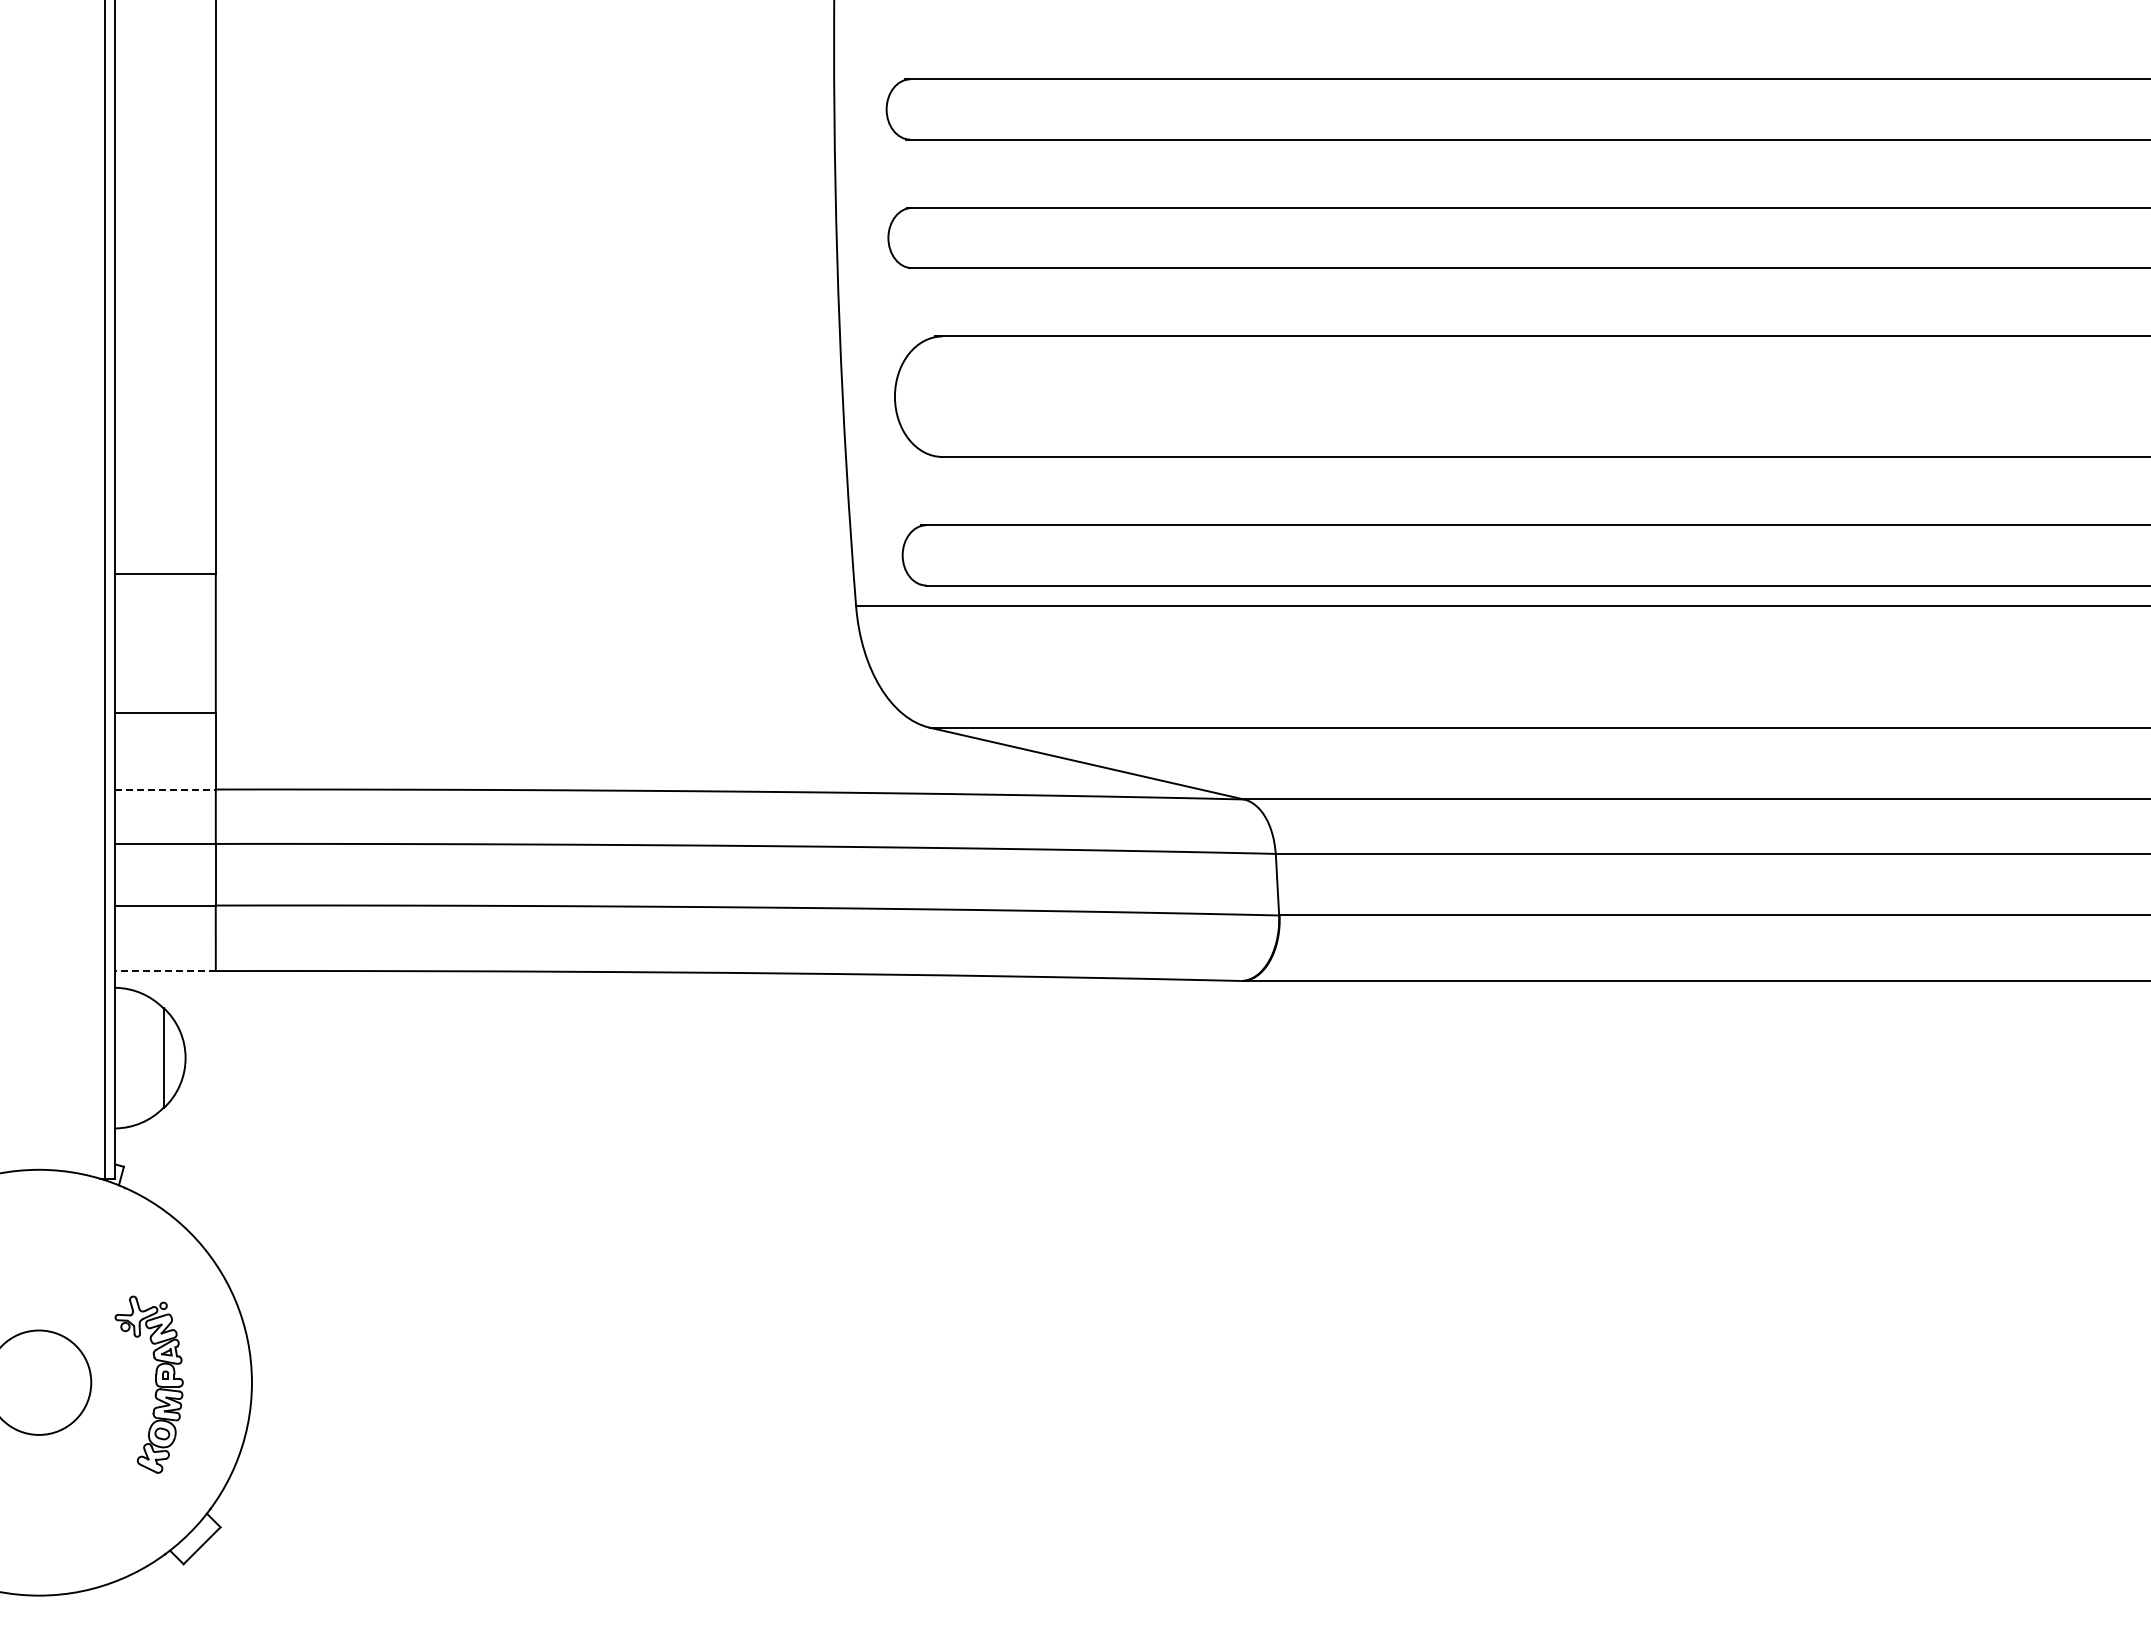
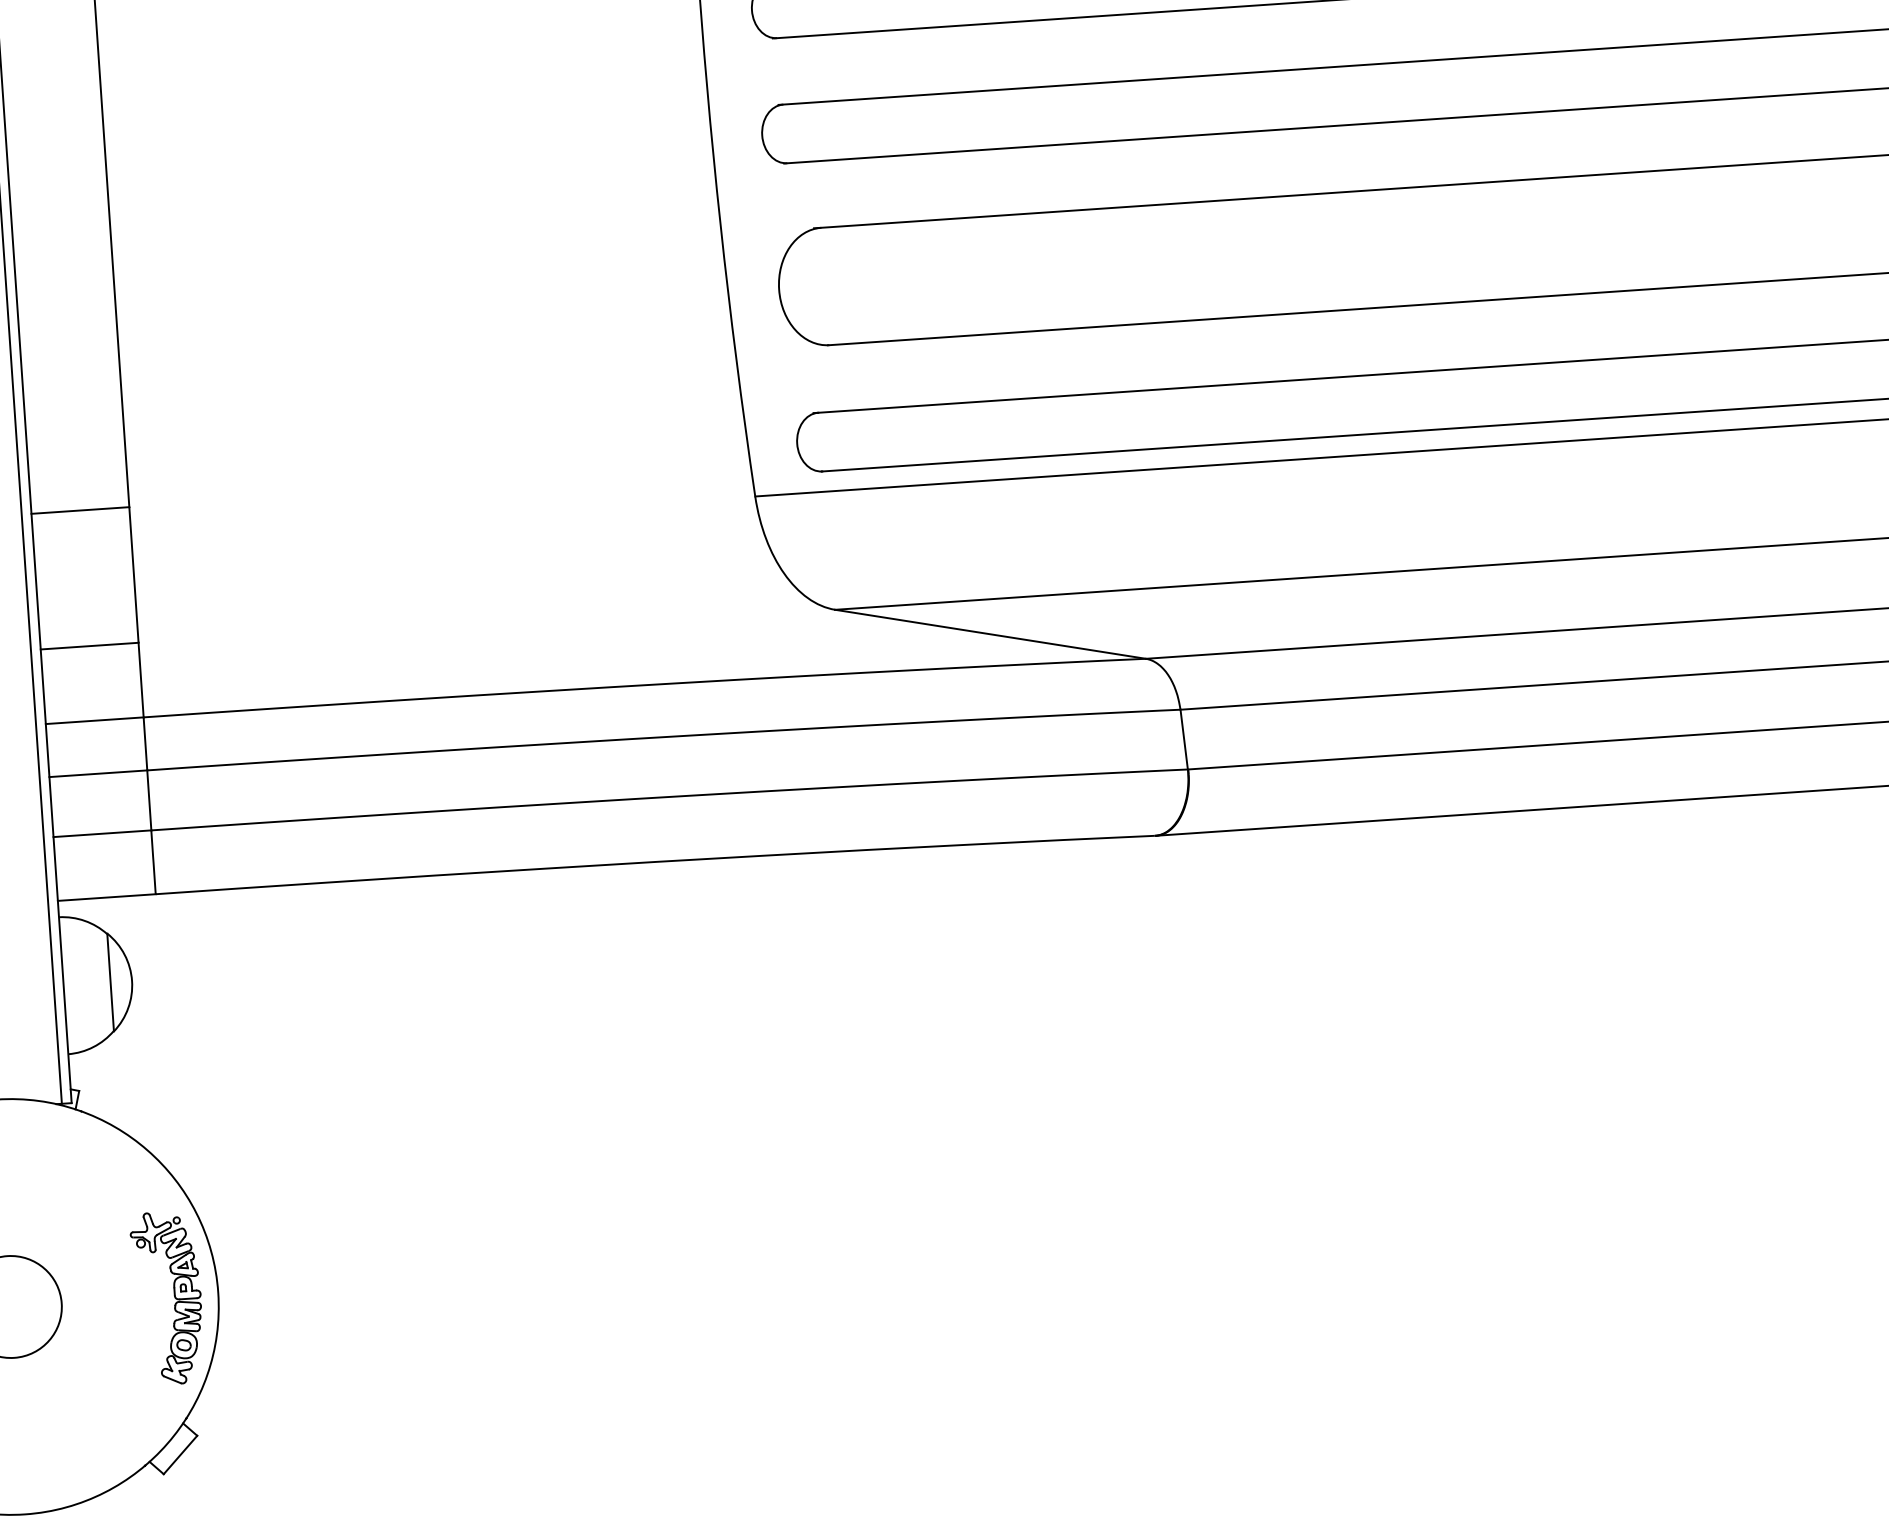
line: (166, 789) -> (95, 720), dashed -> solid
line: (165, 971) -> (106, 898), dashed -> solid
part: (155, 1384) -> (174, 1297), moved

